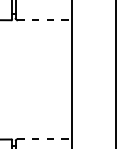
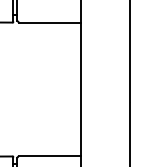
line: (44, 20) -> (49, 22), dashed -> solid
line: (44, 139) -> (49, 156), dashed -> solid

